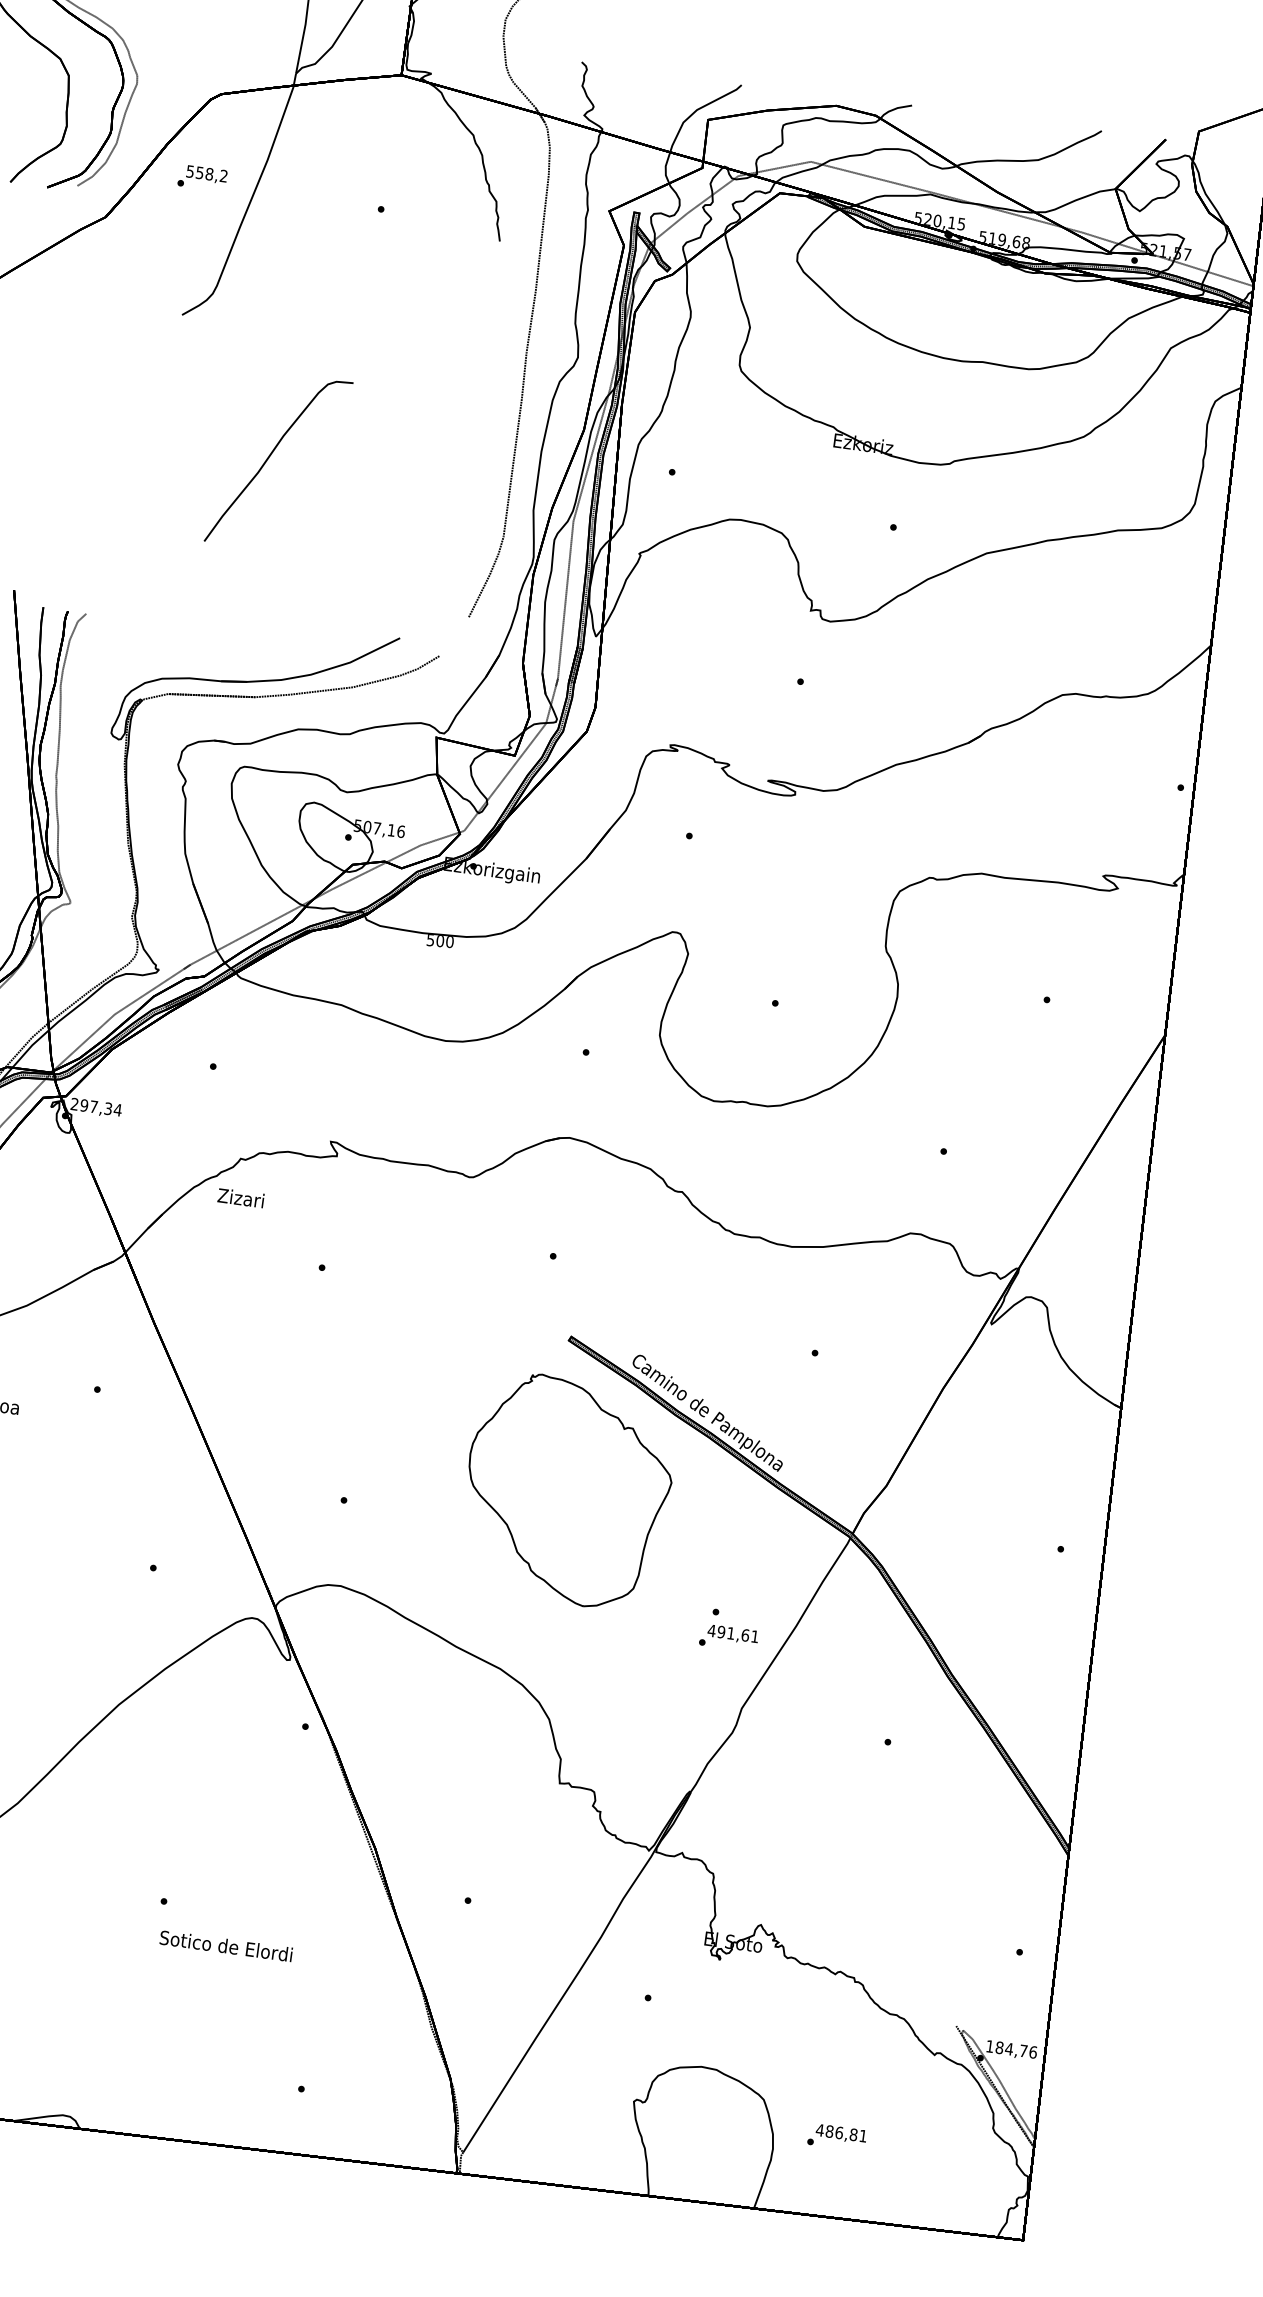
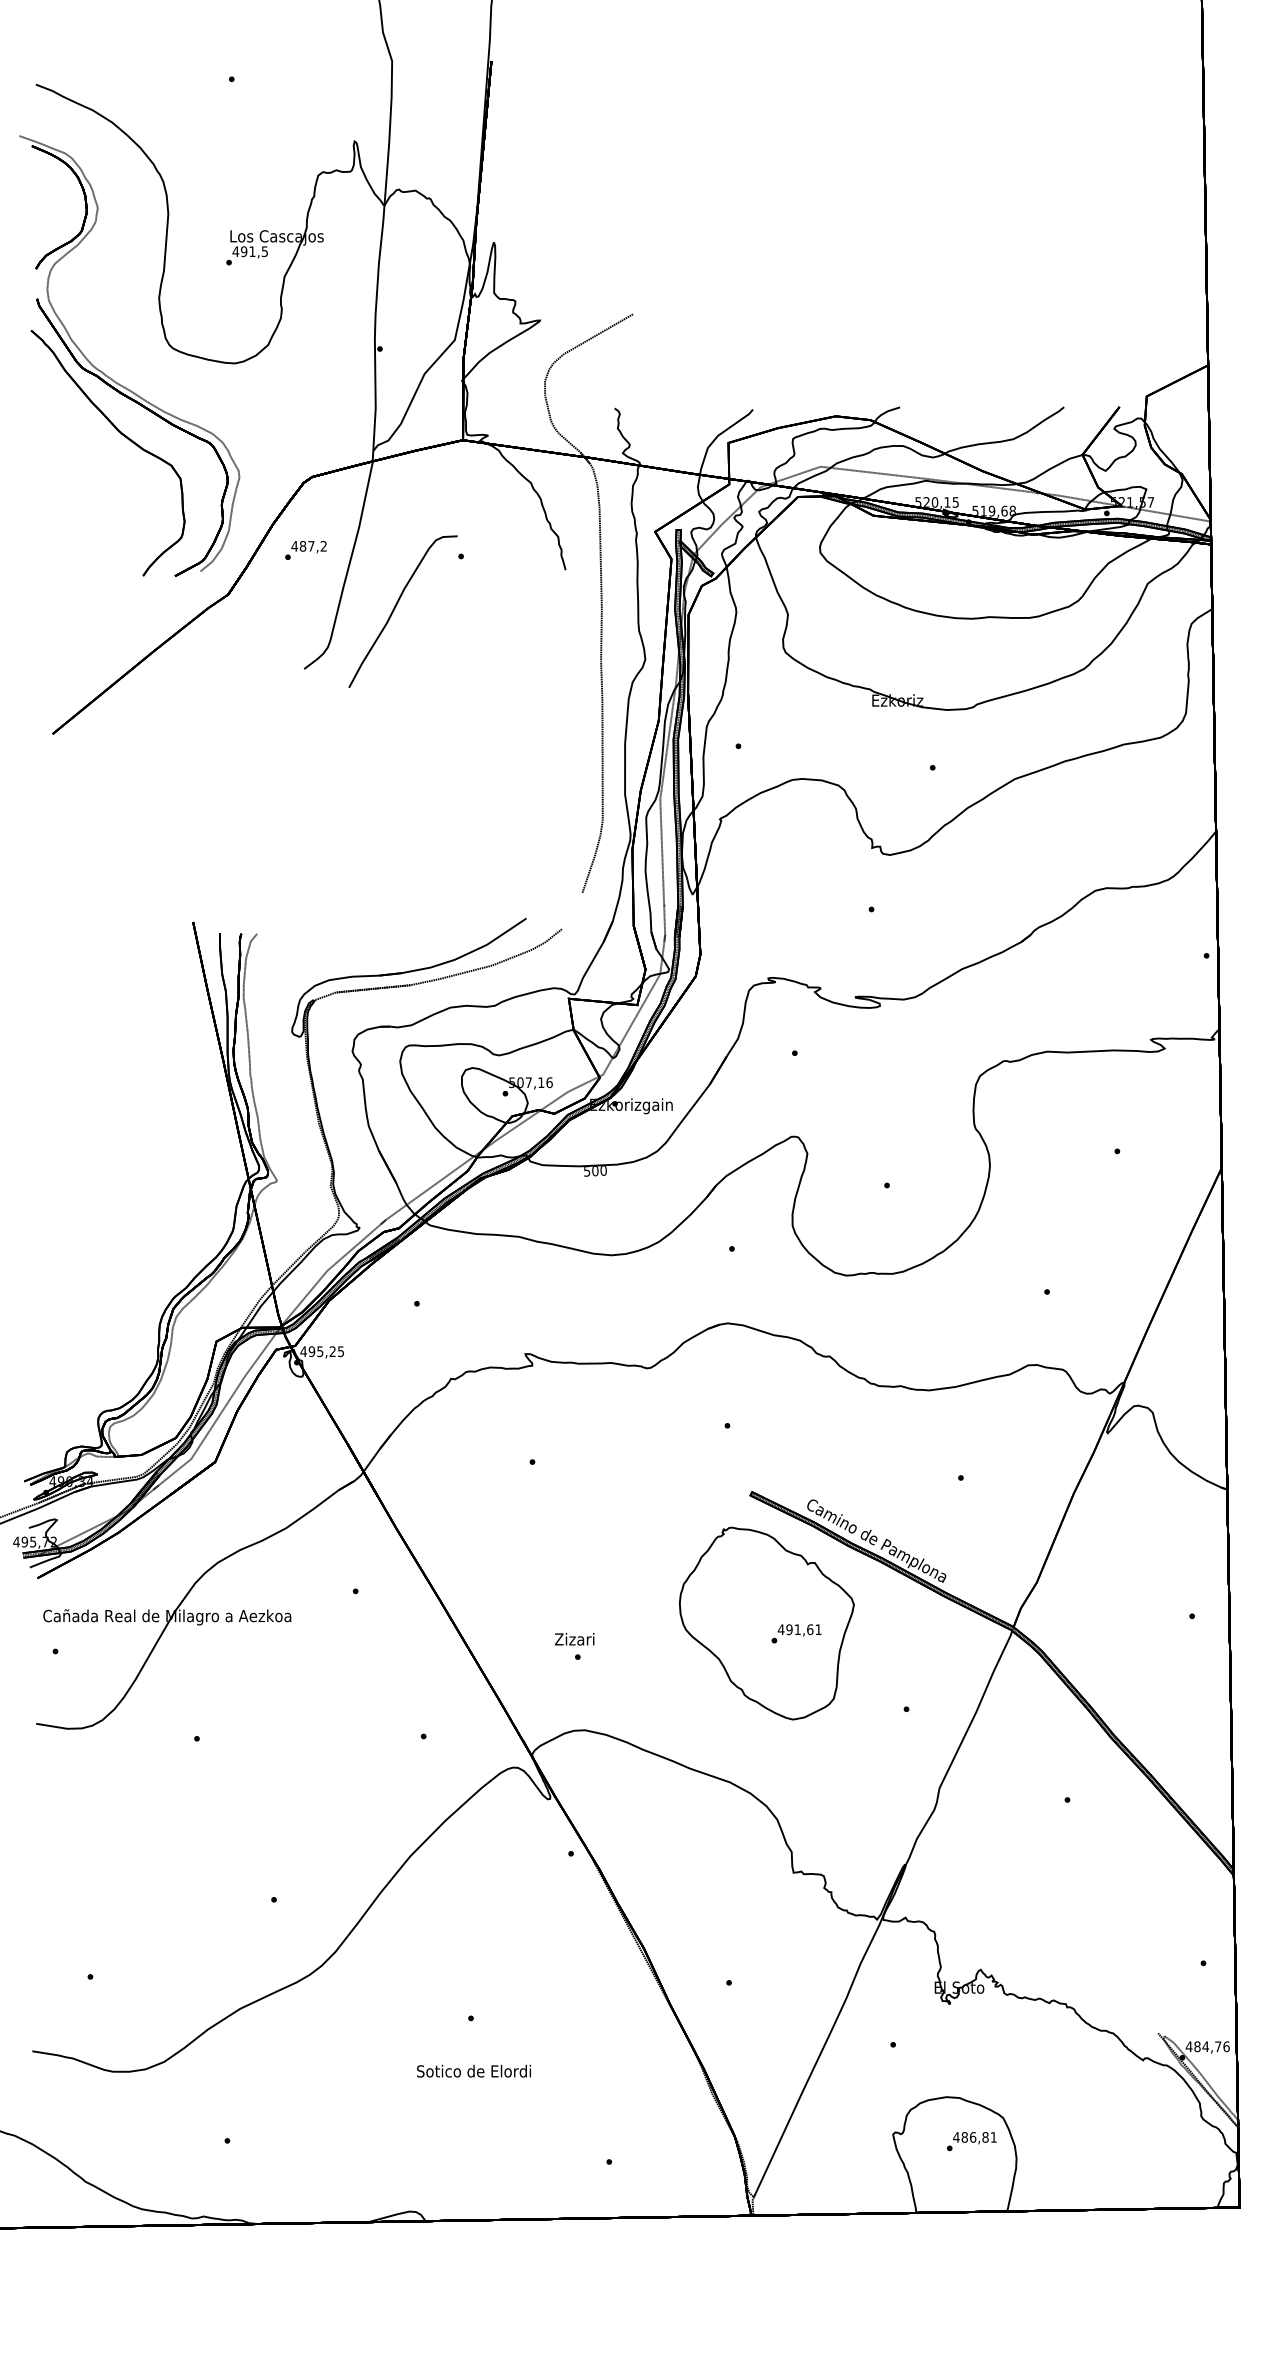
text: (199, 173) -> (302, 546), 558,2 -> 487,2
curve: (270, 456) -> (395, 608), moved
text: (96, 1107) -> (322, 1351), 297,34 -> 495,25
text: (240, 1197) -> (574, 1638), moved
text: (728, 1637) -> (796, 1633), moved
text: (225, 1945) -> (473, 2070), moved
text: (989, 2046) -> (1188, 2046), 184,76 -> 484,76
text: (836, 2137) -> (971, 2141), moved

